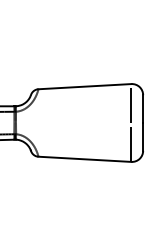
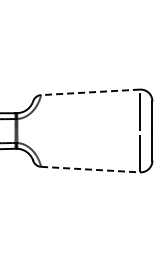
line: (84, 86) -> (90, 92), solid -> dashed
line: (85, 159) -> (91, 169), solid -> dashed

